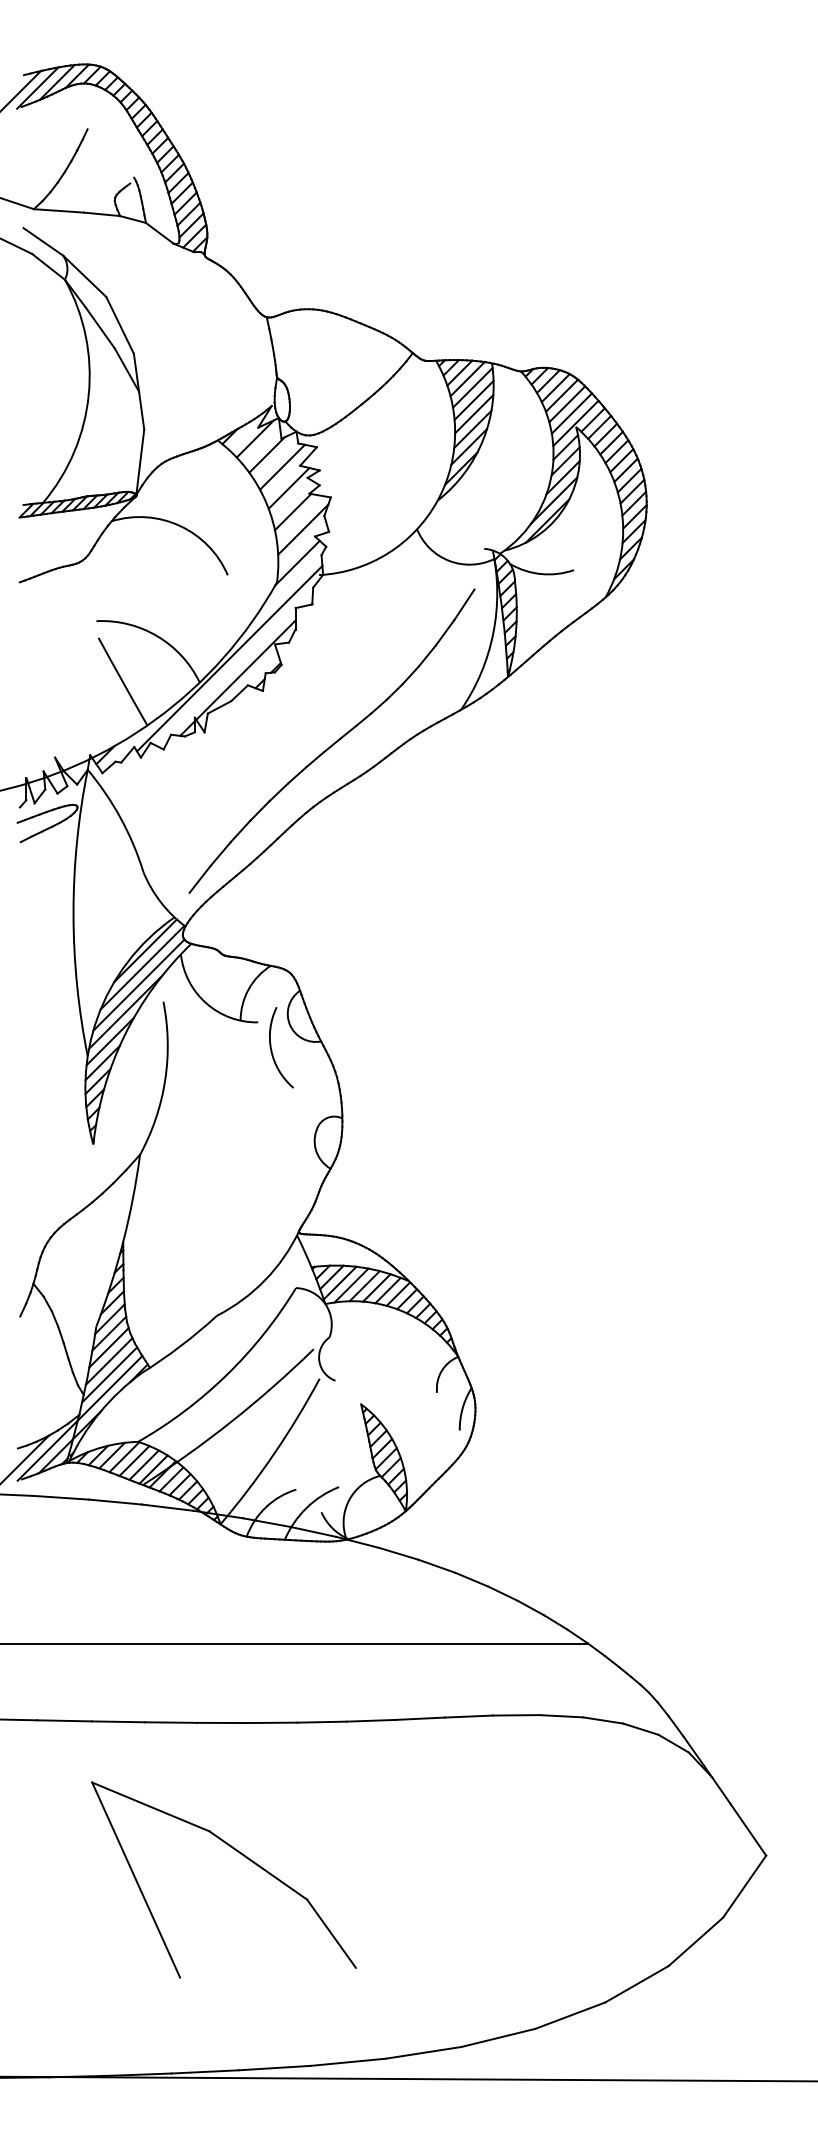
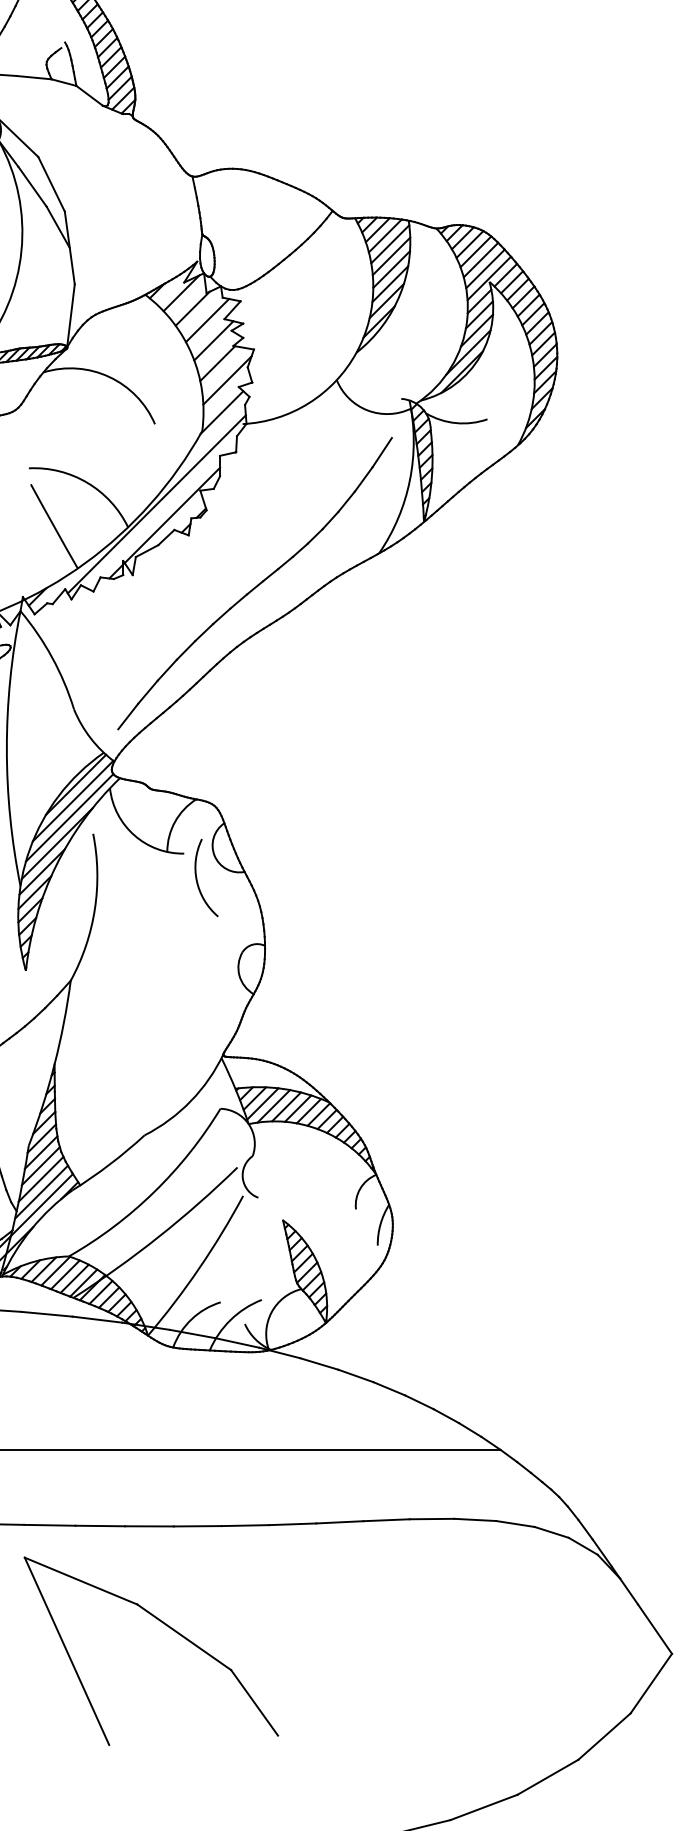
part: (240, 1854) -> (167, 1626), moved

